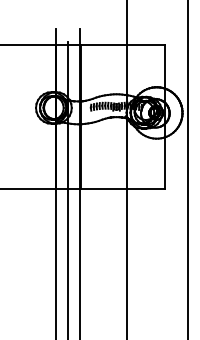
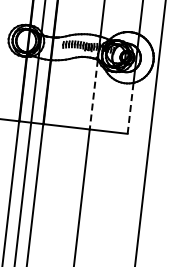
line: (127, 154) -> (94, 95), solid -> dashed
line: (165, 162) -> (130, 107), solid -> dashed

